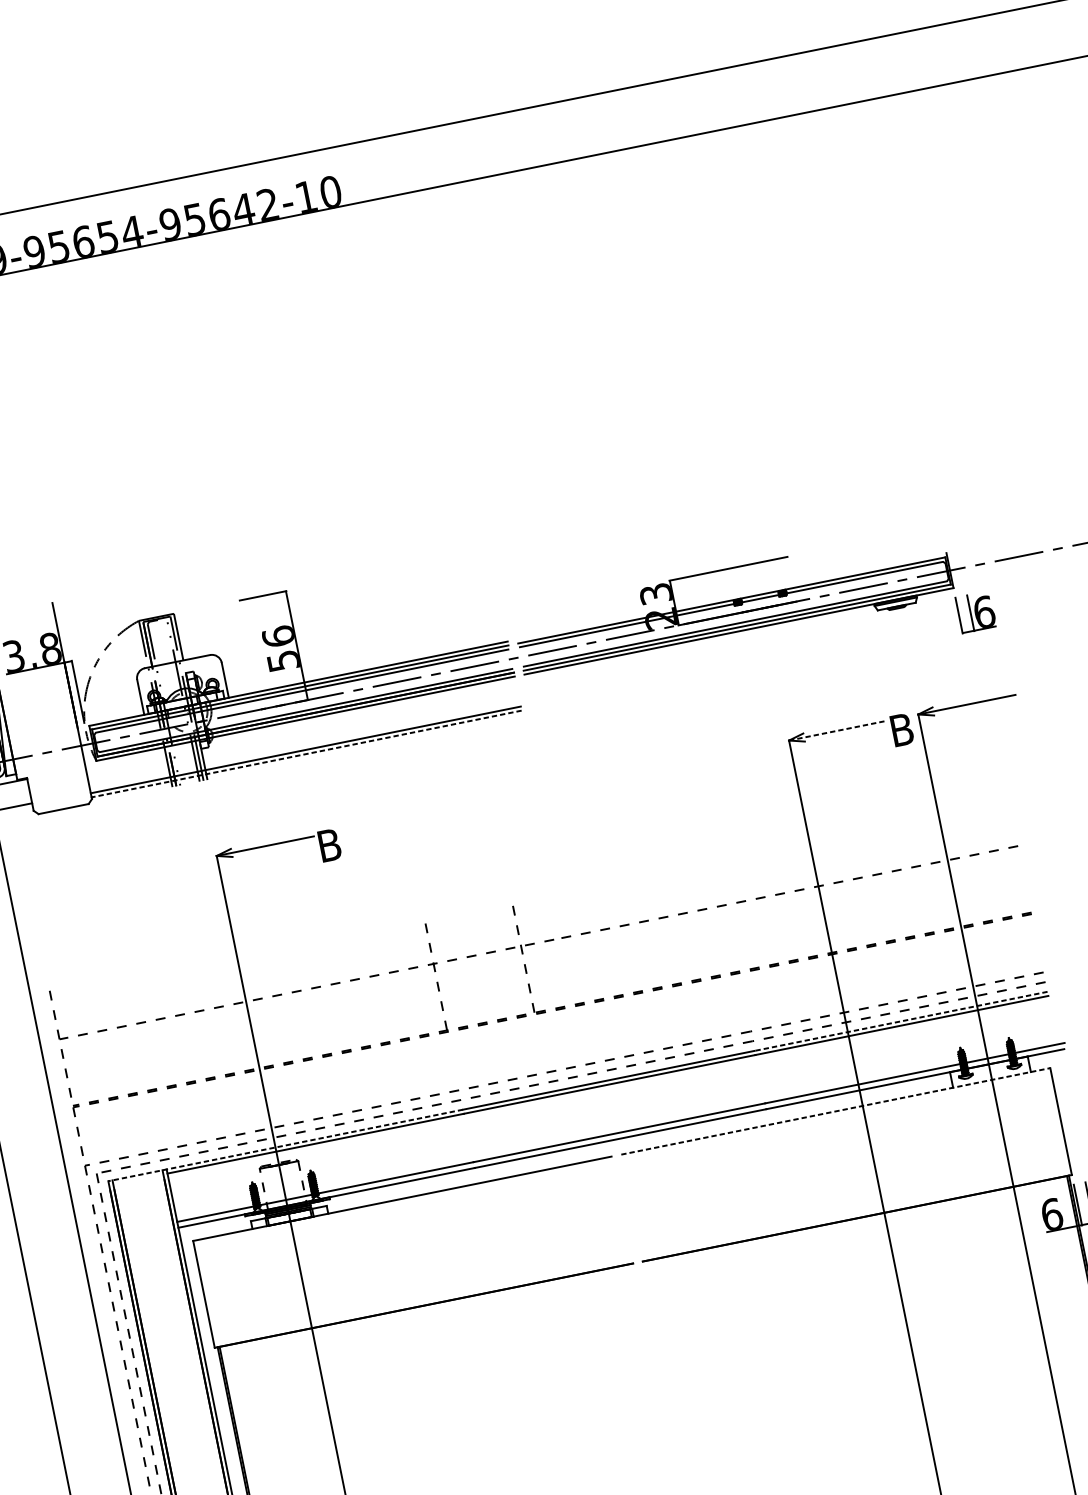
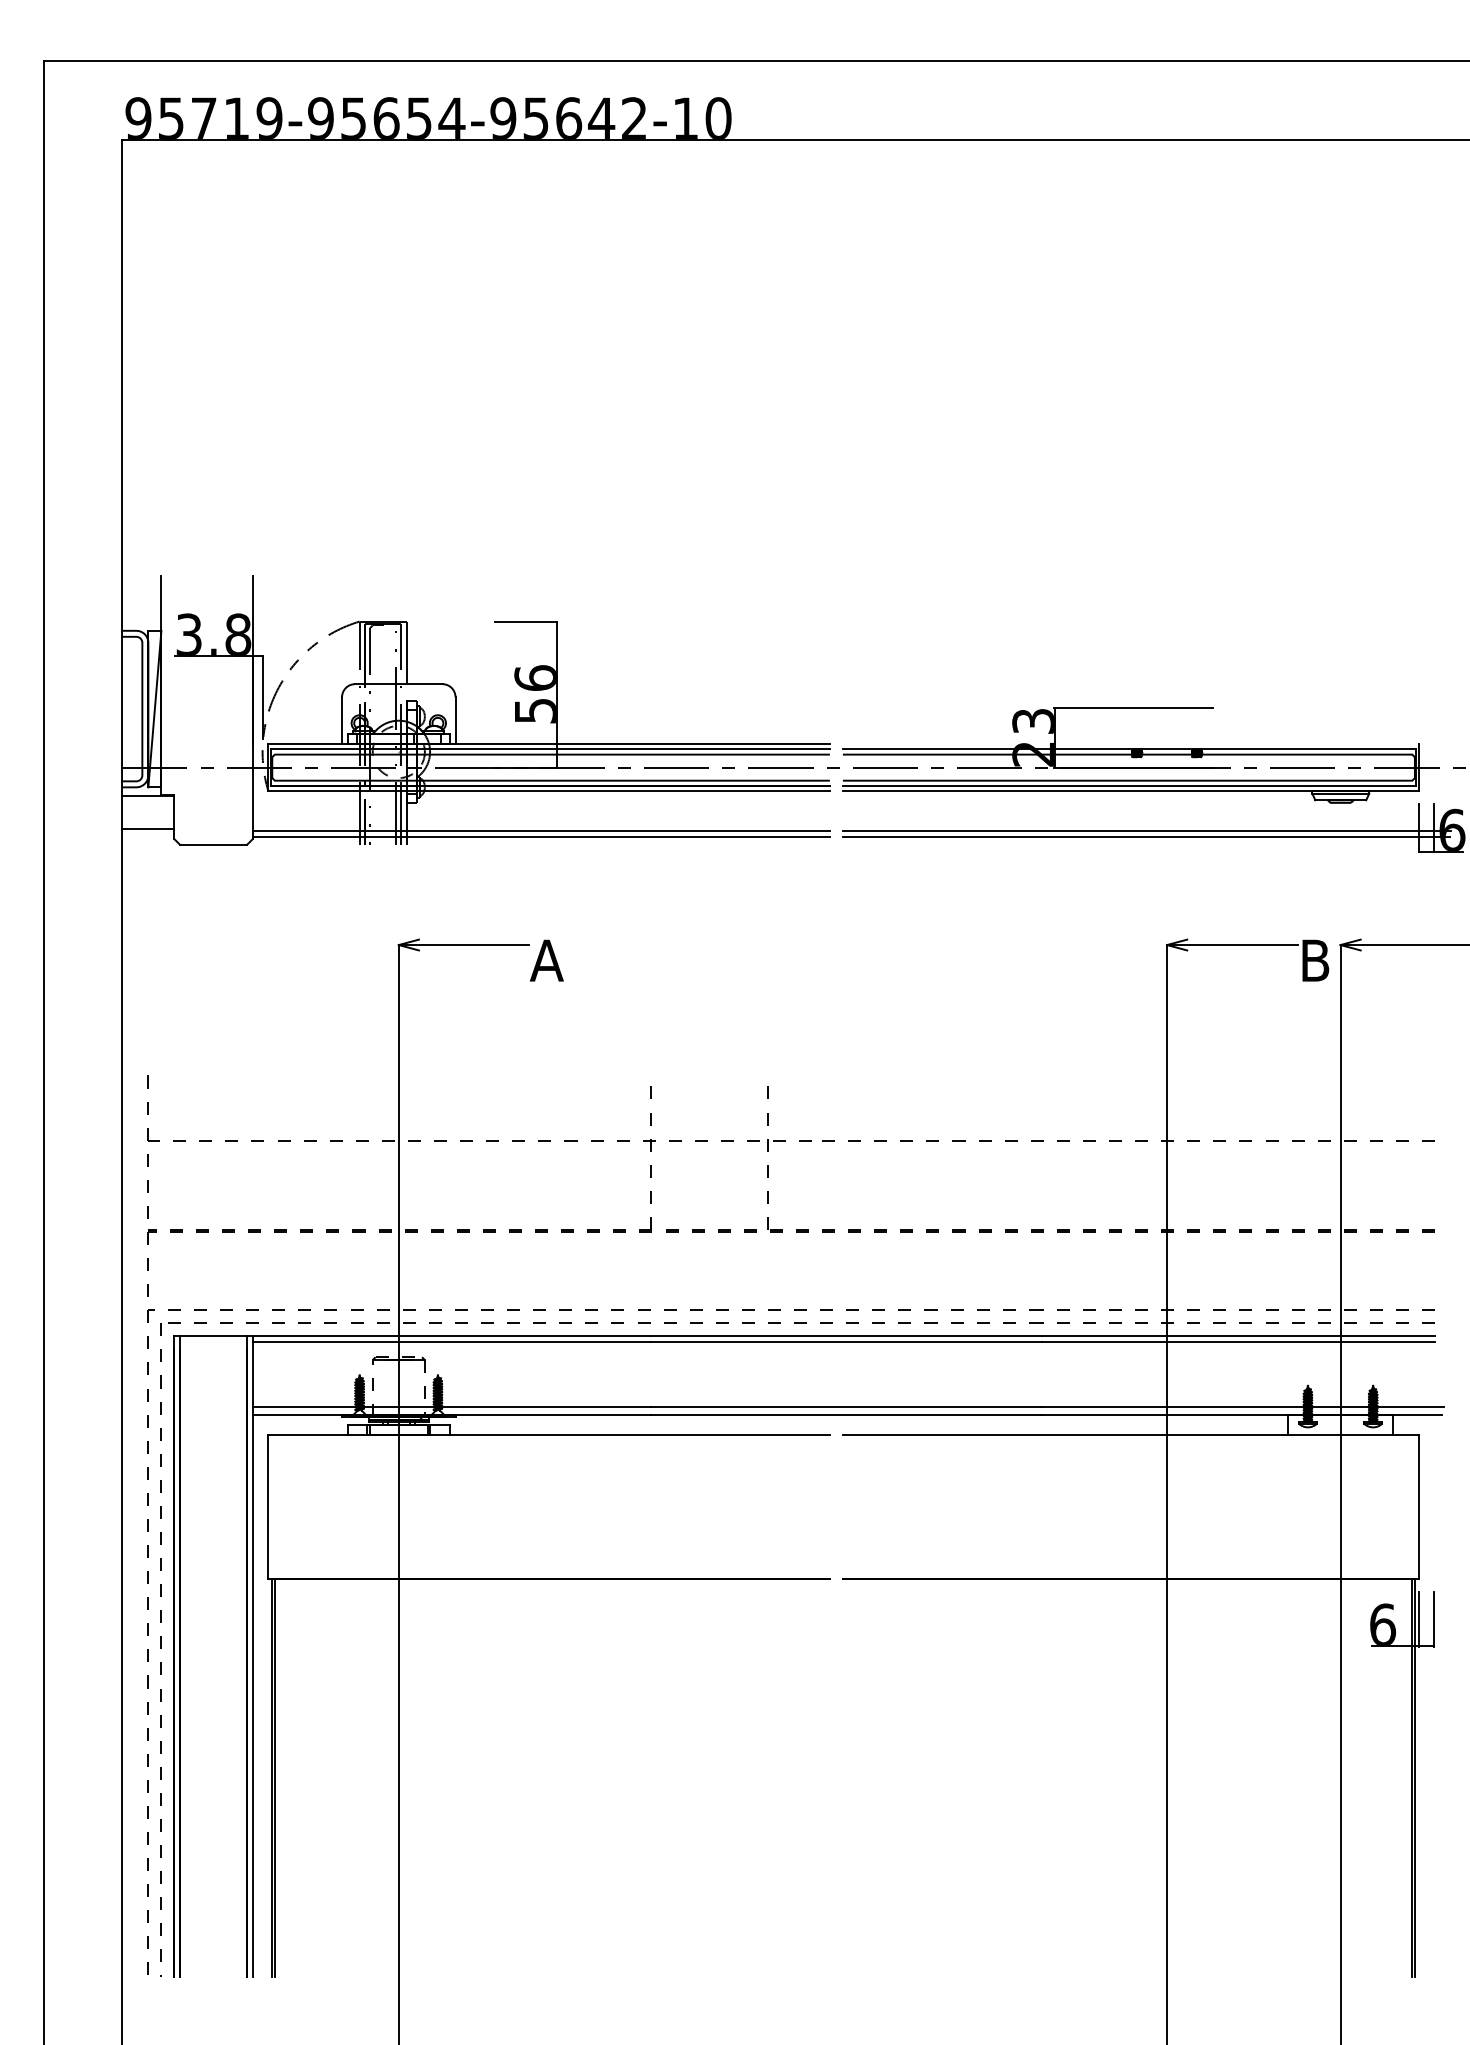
line: (756, 659) -> (1146, 831), added
line: (757, 662) -> (1146, 836), added
line: (837, 731) -> (1232, 945), dashed -> solid
line: (306, 753) -> (541, 836), dashed -> solid
text: (329, 845) -> (546, 960), B -> A
line: (901, 1021) -> (1238, 1336), dashed -> solid
line: (835, 1111) -> (1130, 1435), dashed -> solid
line: (284, 1145) -> (411, 1336), dashed -> solid

